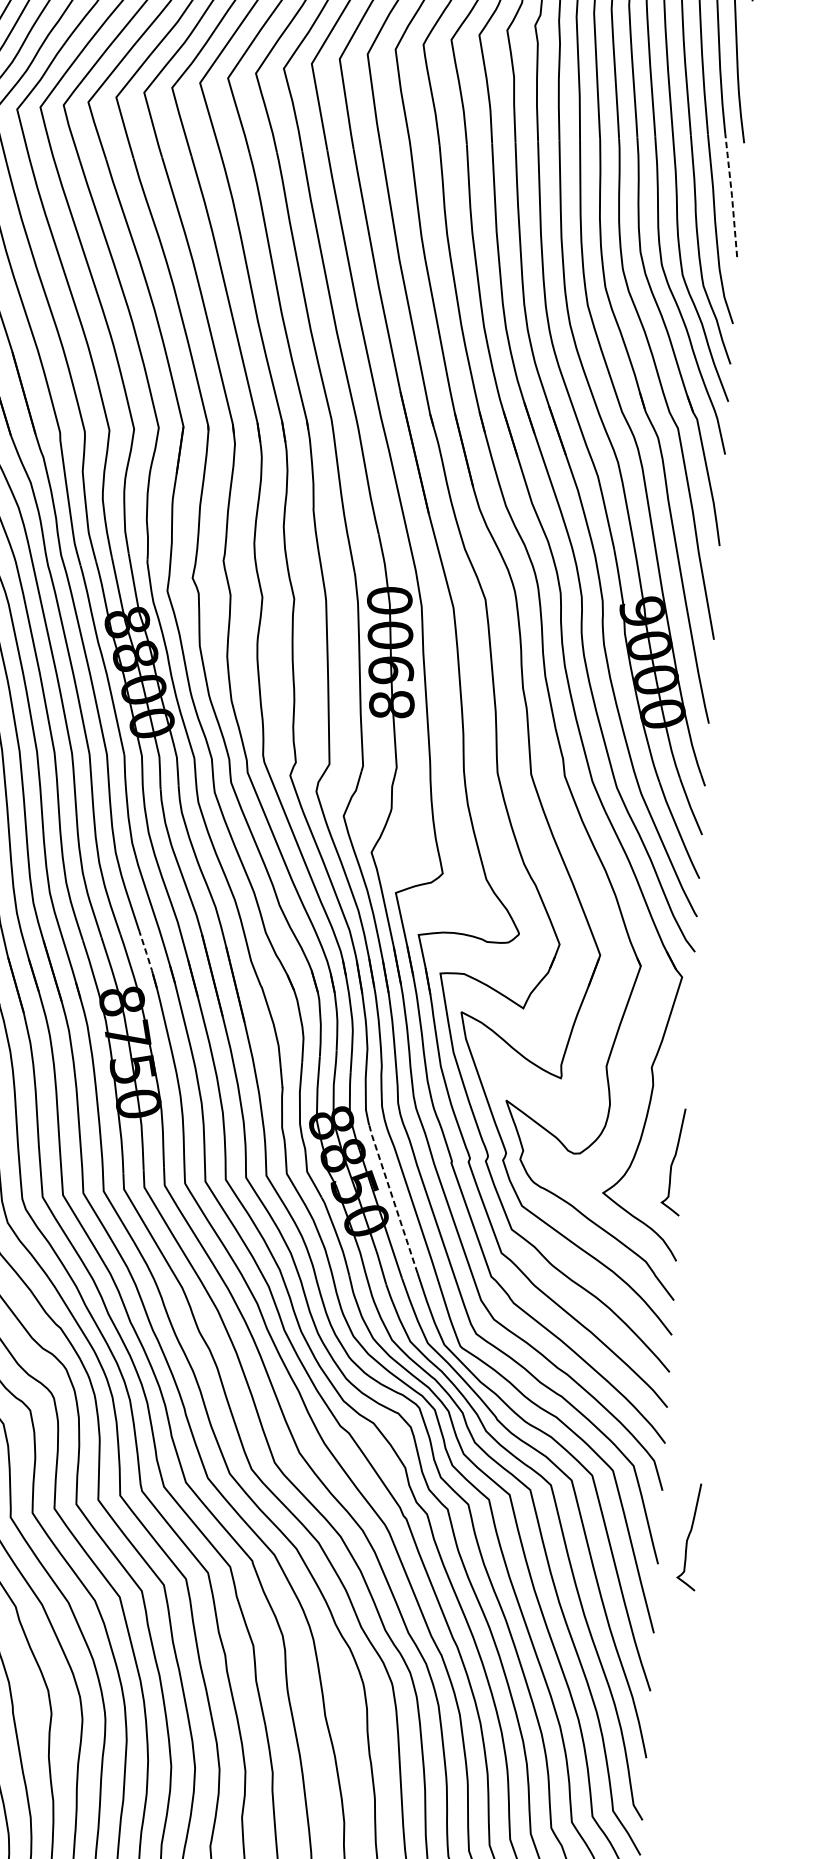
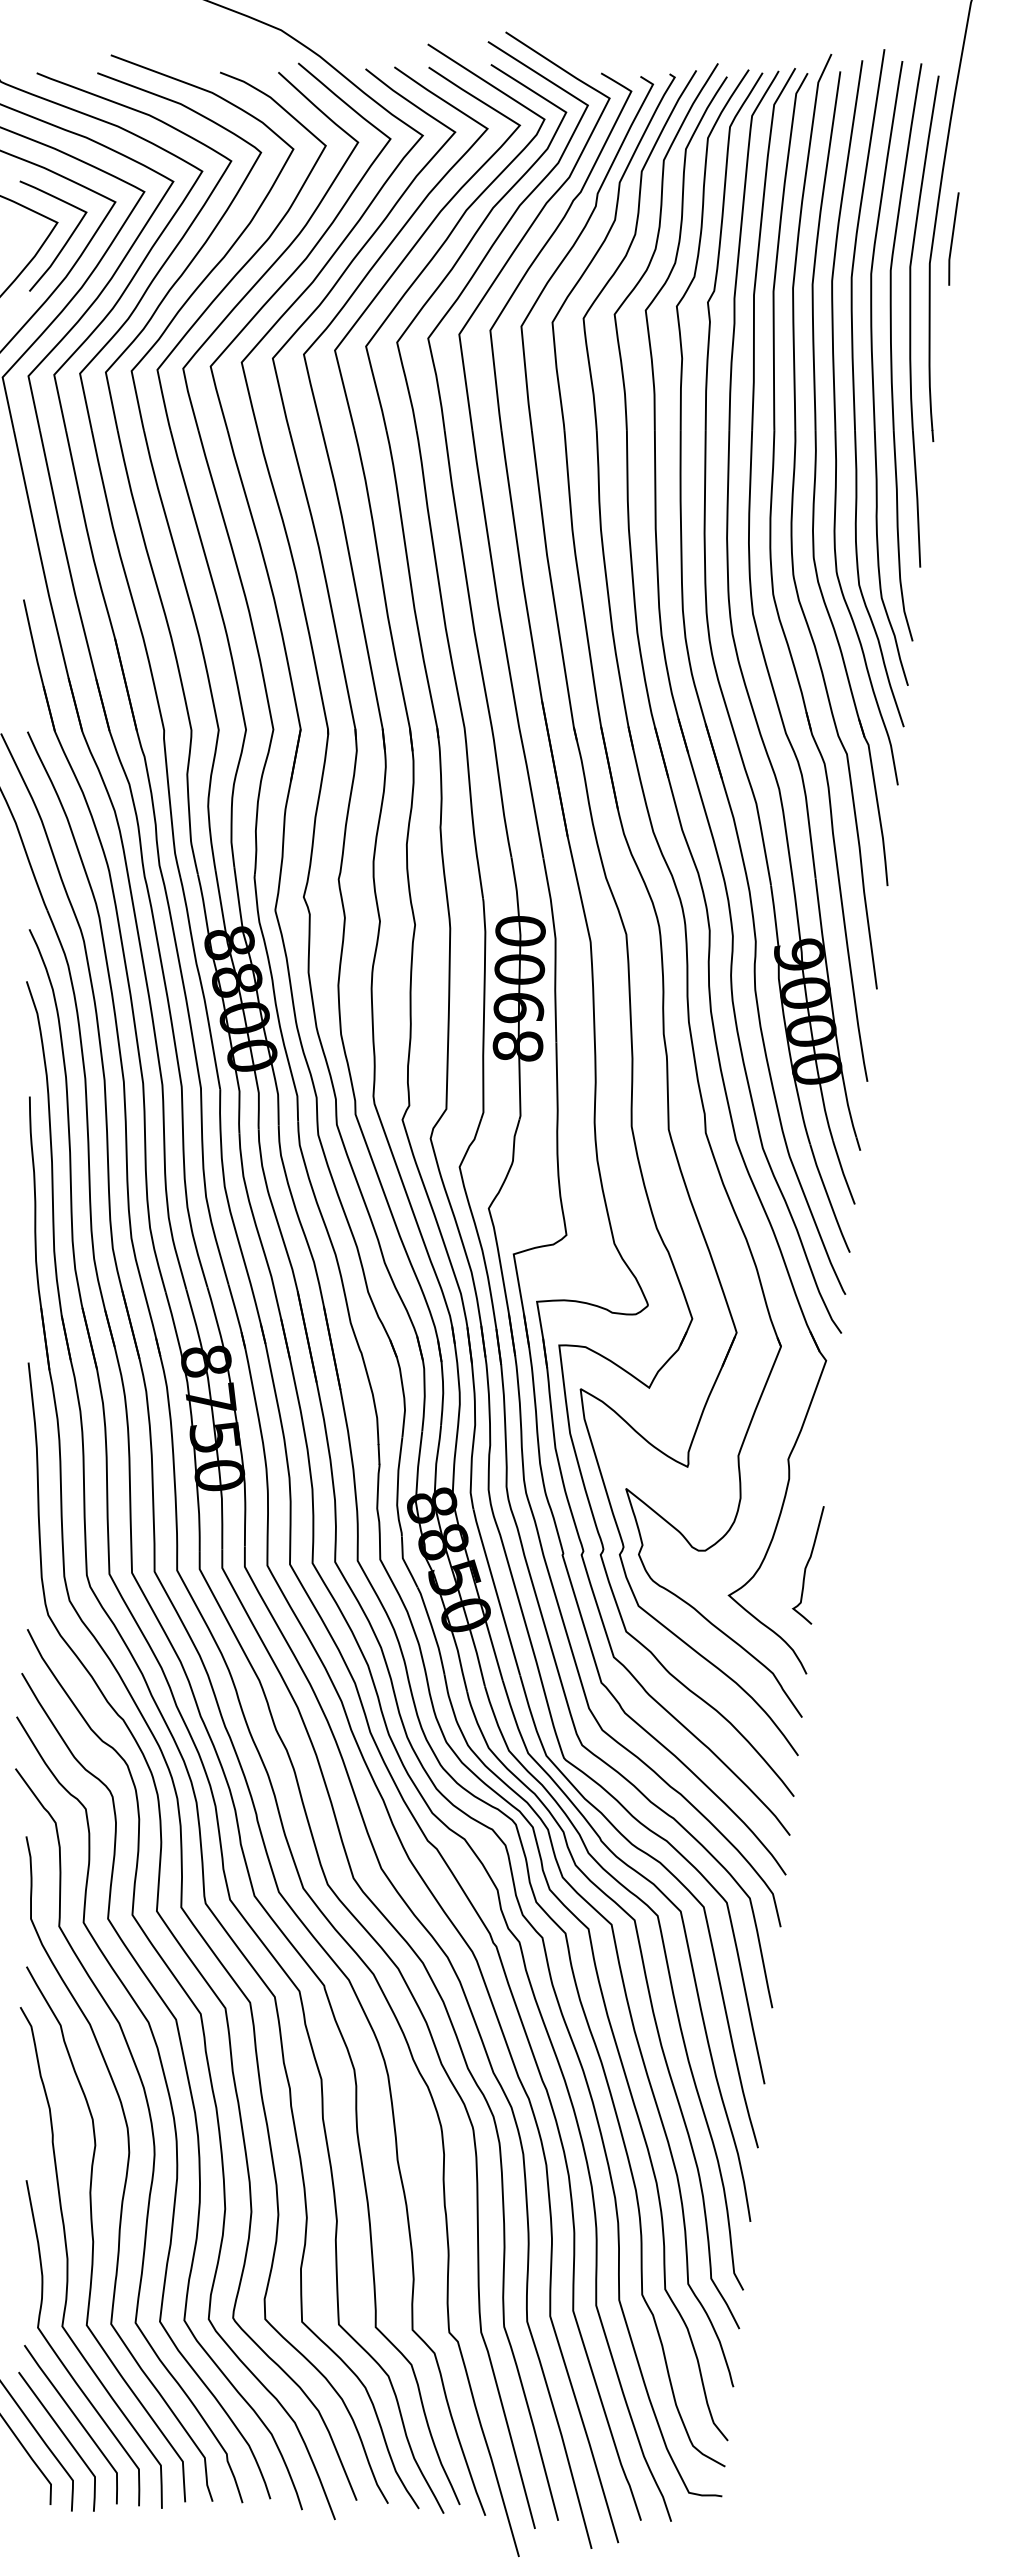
line: (732, 195) -> (917, 499), dashed -> solid
line: (146, 952) -> (235, 1308), dashed -> solid
line: (393, 1198) -> (496, 1591), dashed -> solid
curve: (689, 1536) -> (808, 1979), removed

